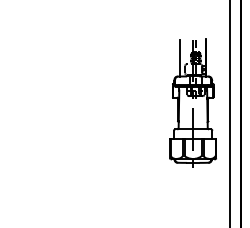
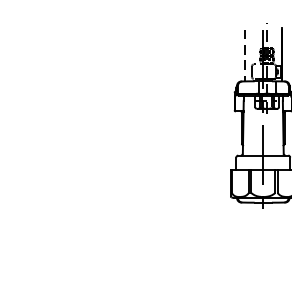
line: (180, 58) -> (245, 56), solid -> dashed

